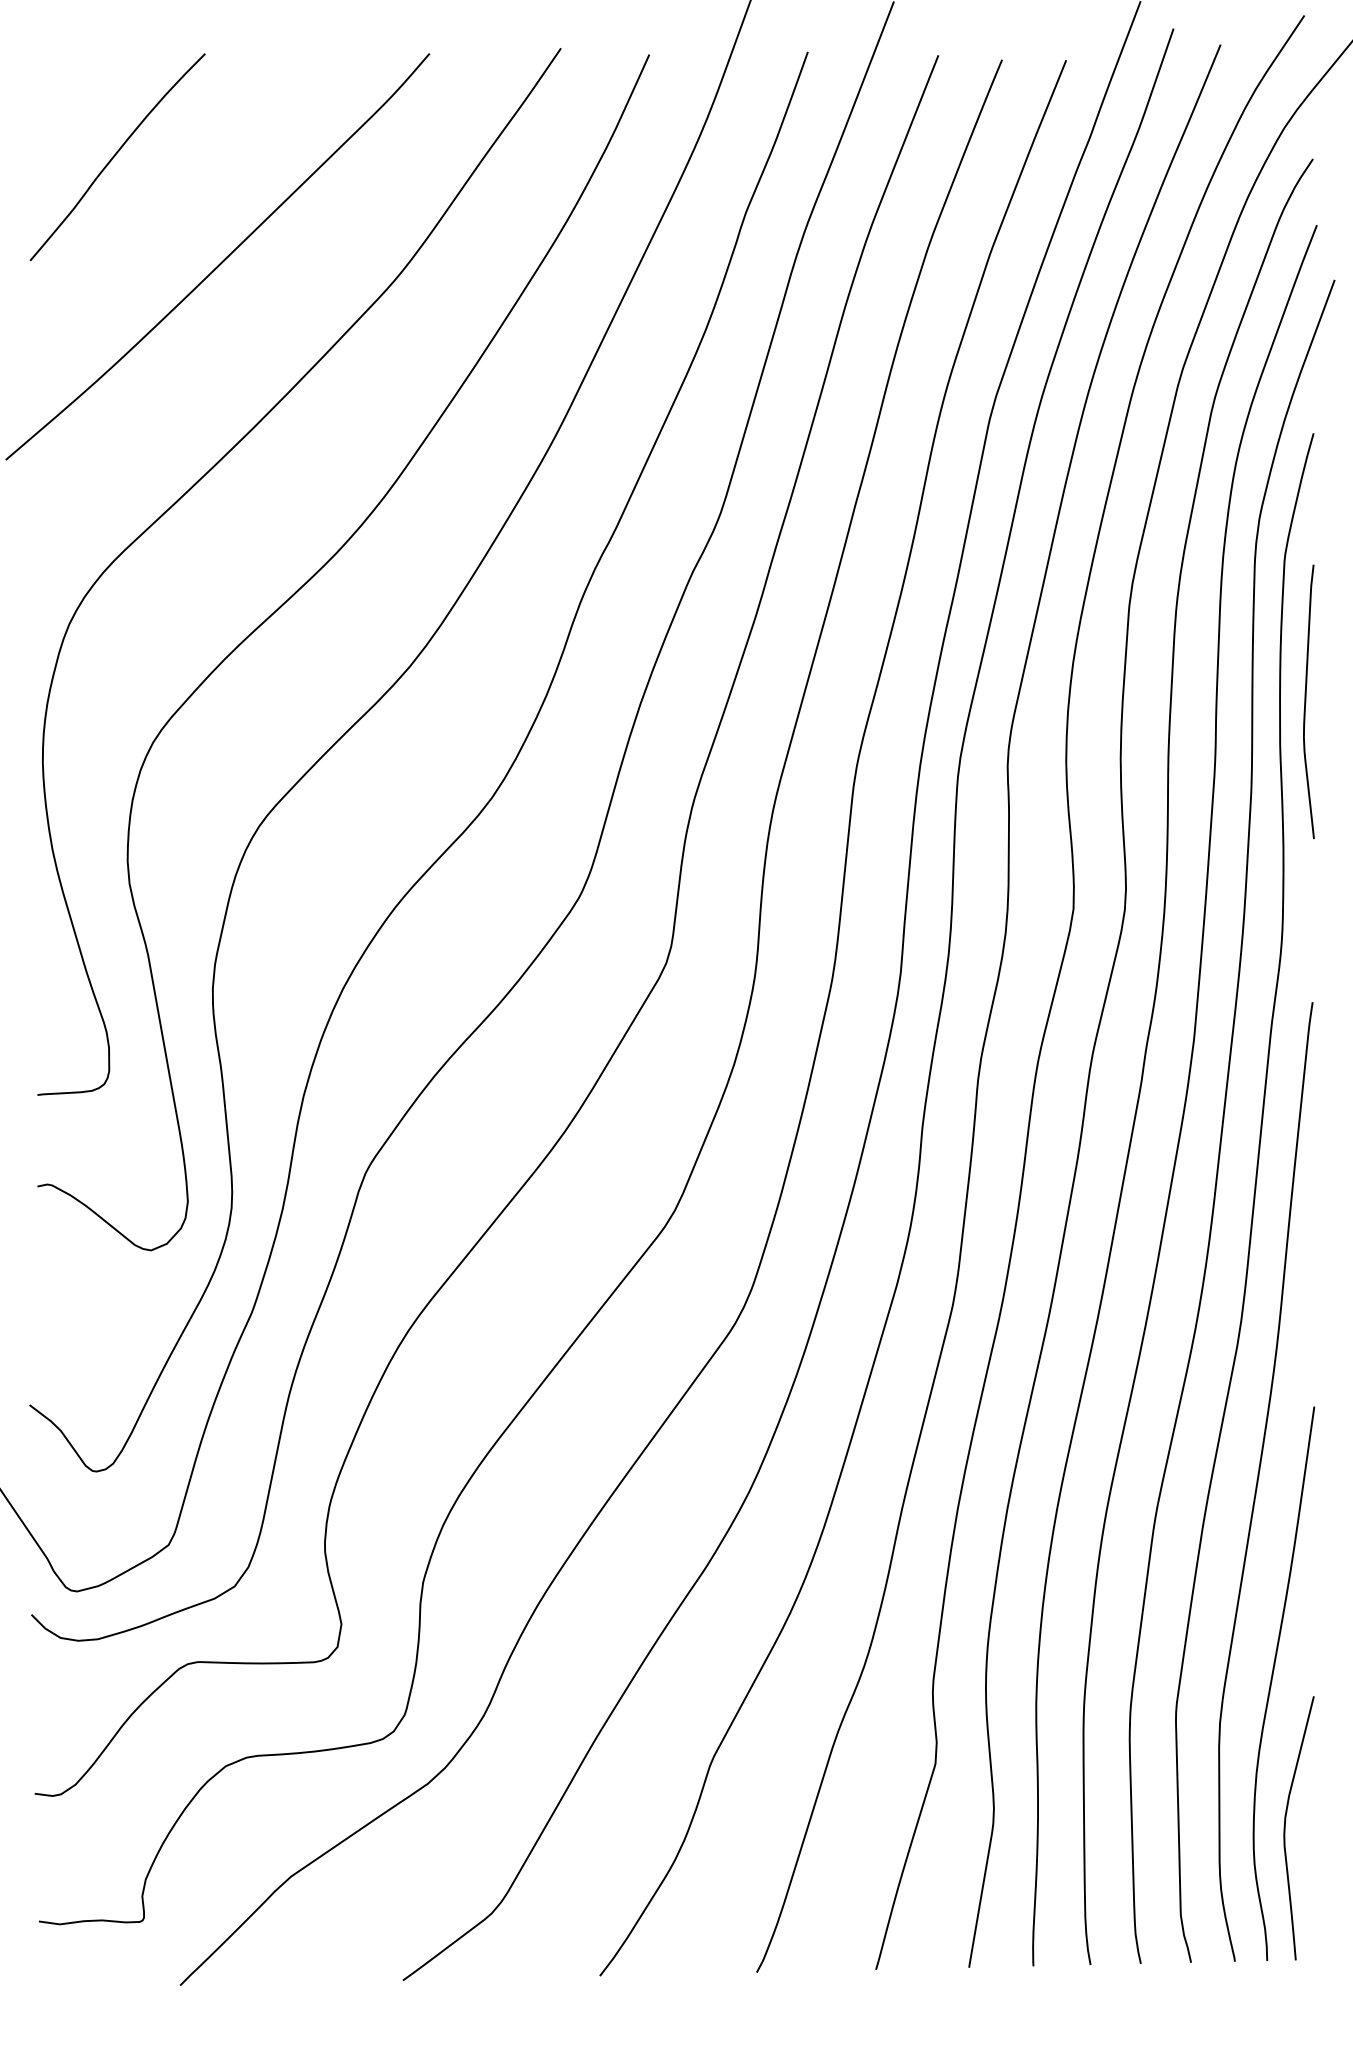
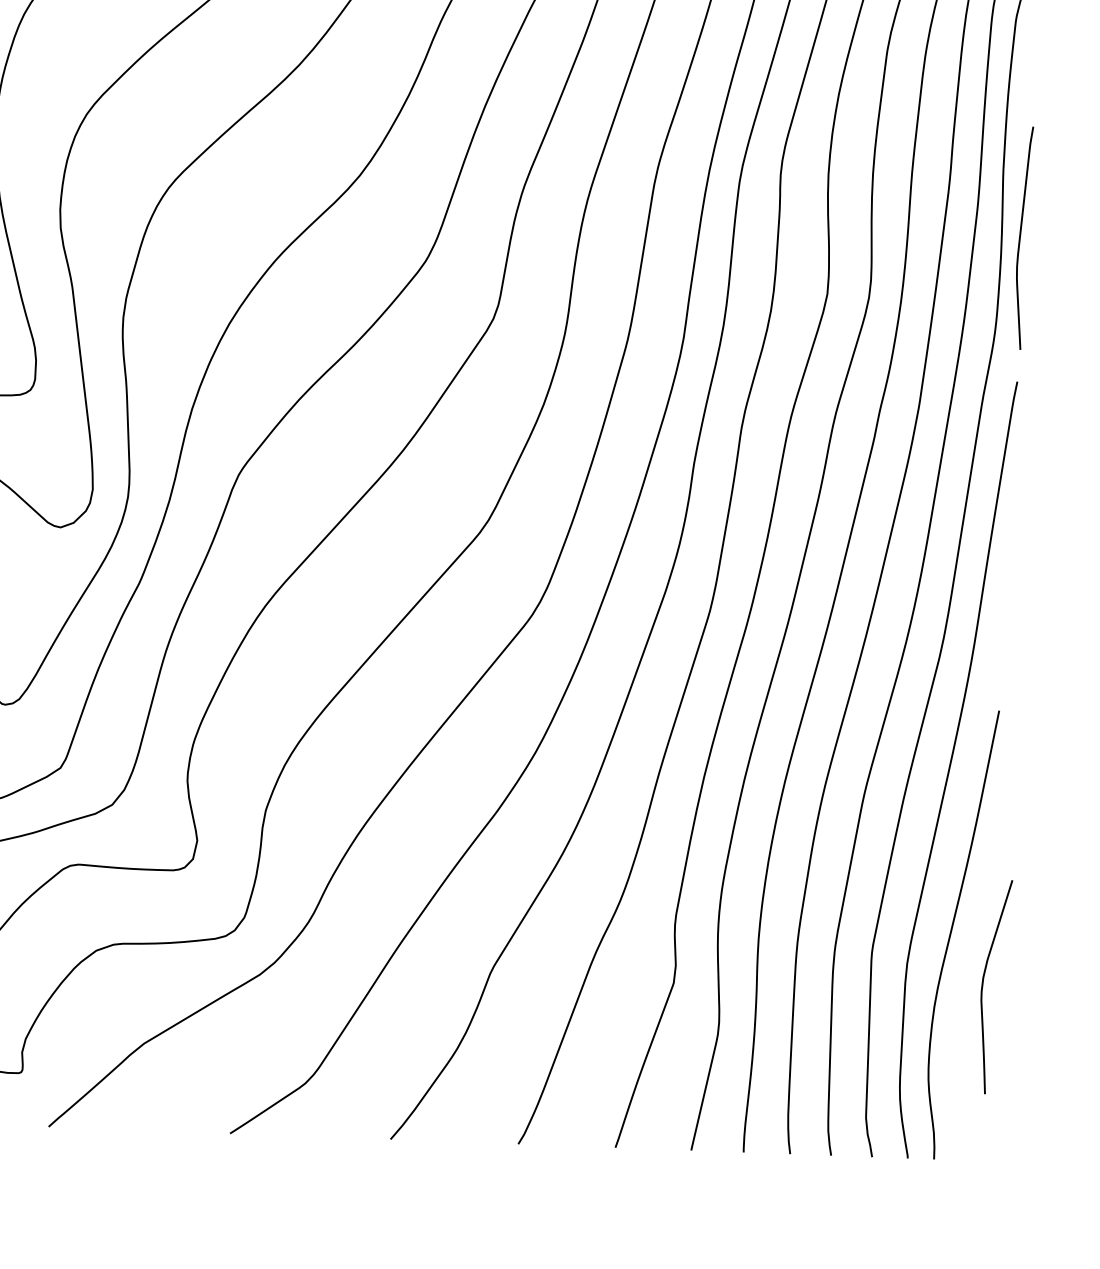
curve: (1306, 701) -> (1020, 237), moved
curve: (1285, 1828) -> (982, 986), moved

